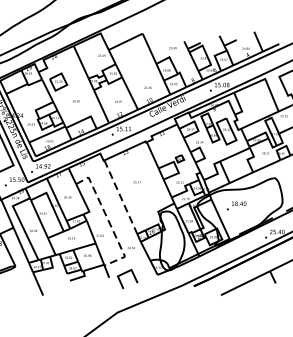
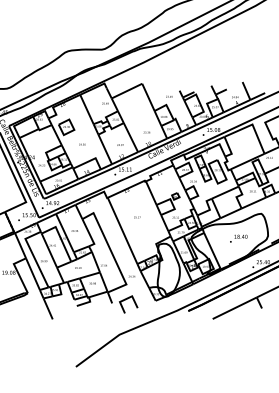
line: (120, 197) -> (122, 231), dashed -> solid
text: (236, 205) -> (238, 238), moved
line: (108, 221) -> (111, 252), dashed -> solid

